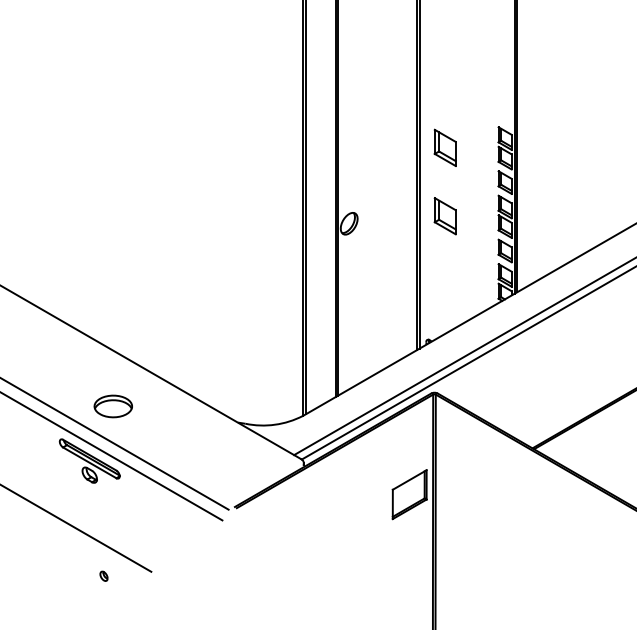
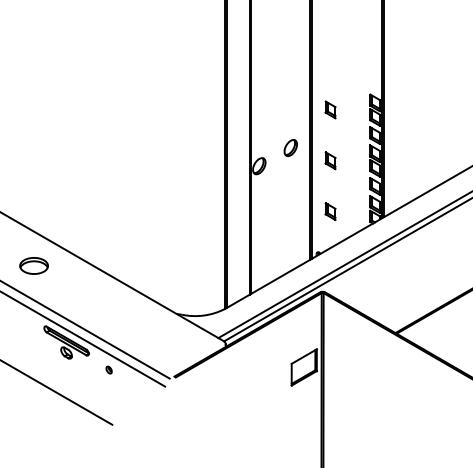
part: (445, 147) -> (330, 109), size x0.62
part: (391, 198) -> (290, 147), added
part: (445, 216) -> (330, 160), size x0.62
part: (445, 284) -> (330, 211), added
part: (112, 405) -> (33, 265), moved
part: (103, 575) -> (108, 369), moved

